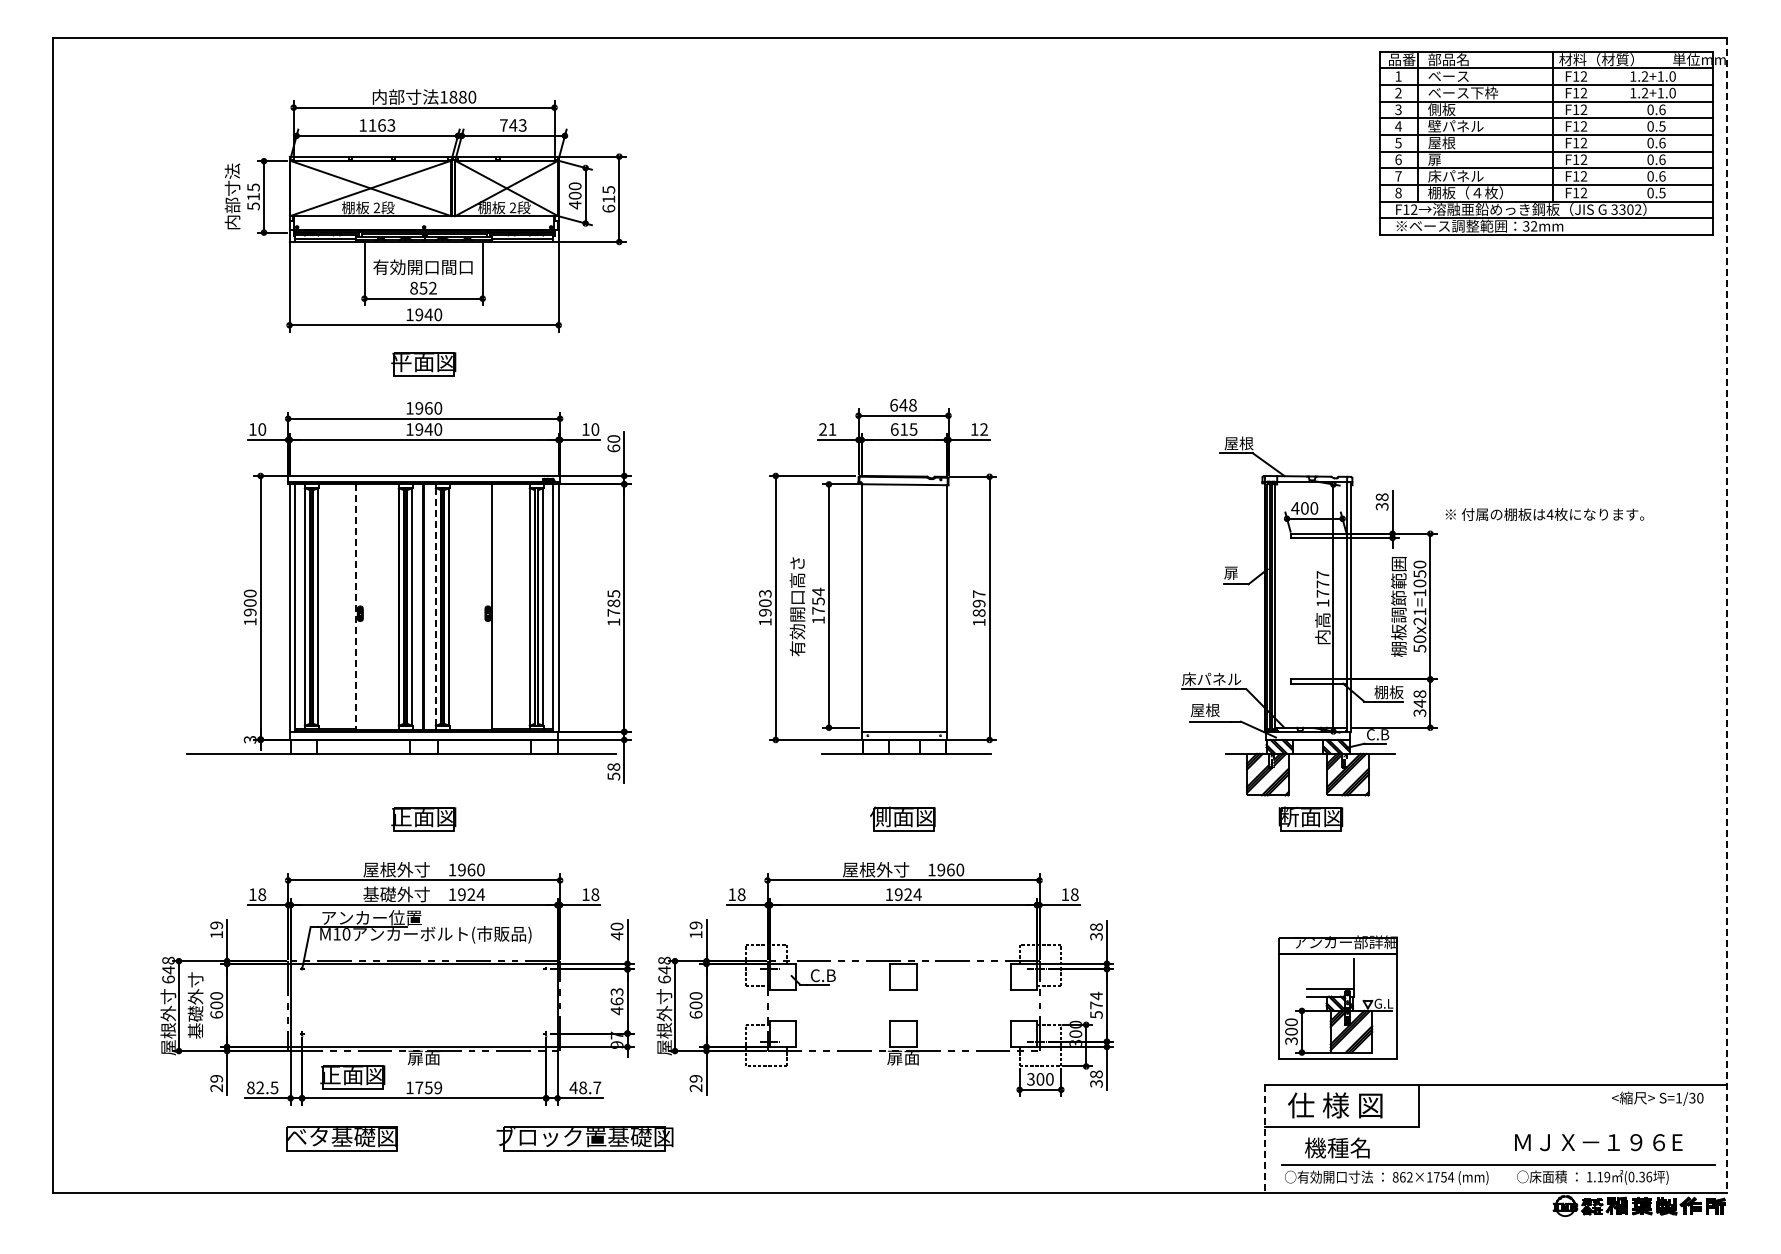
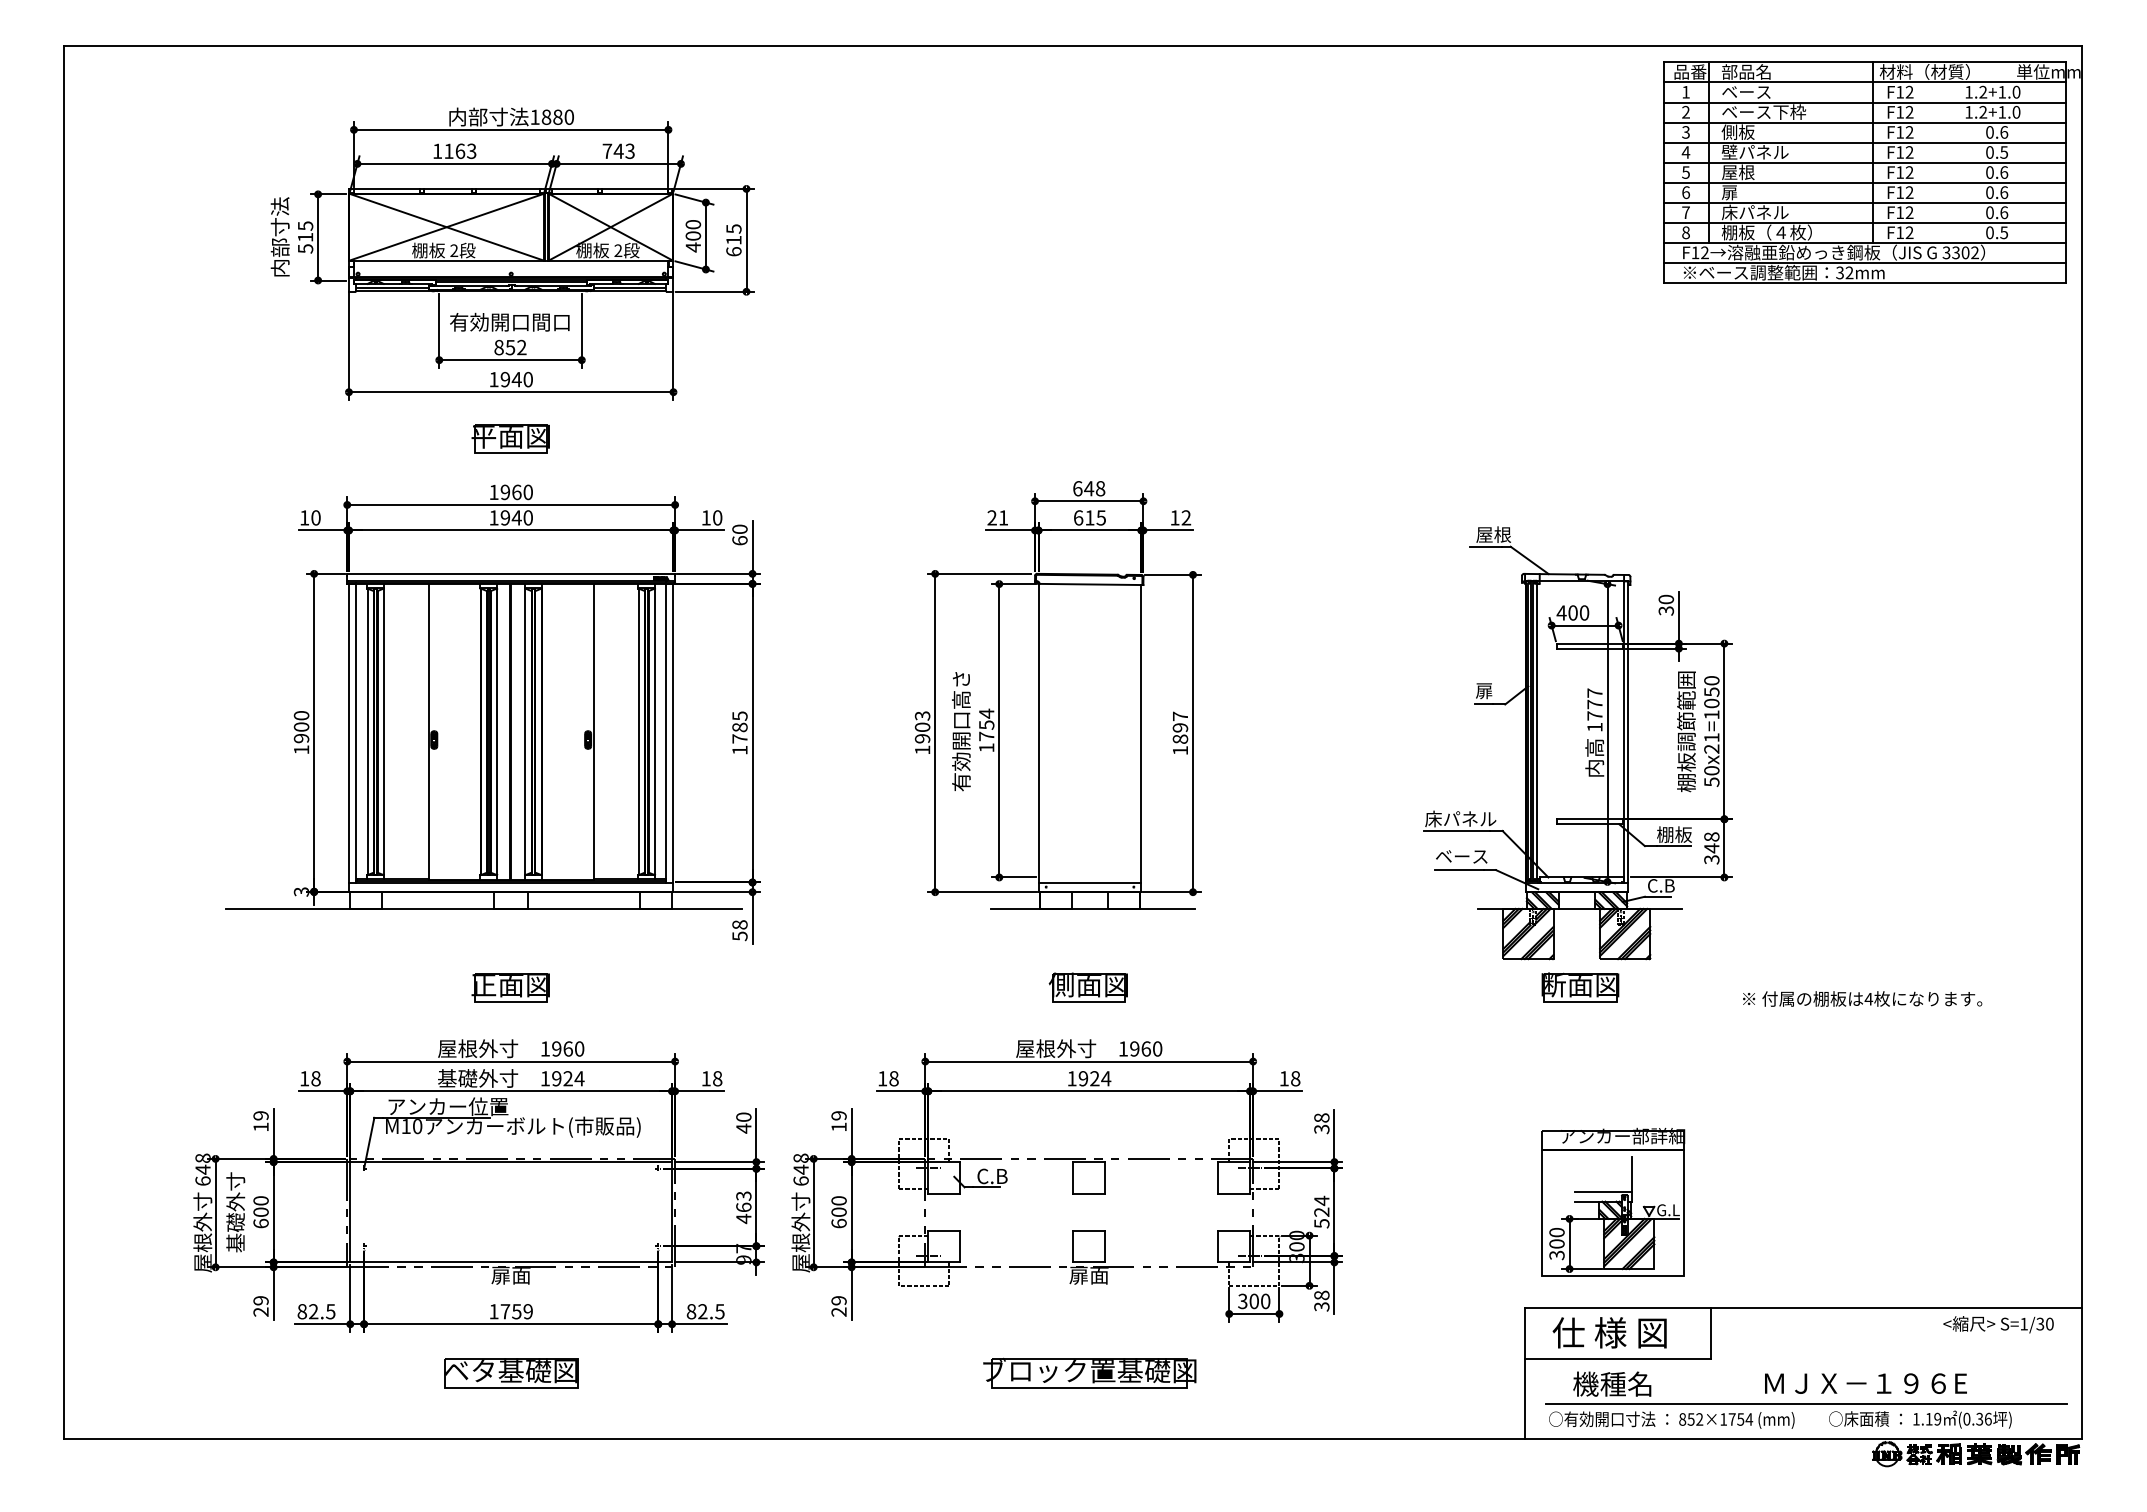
text: (1382, 497) -> (1666, 599), 38 -> 30
text: (1544, 514) -> (1862, 998), moved
line: (435, 606) -> (524, 731), dashed -> solid
line: (355, 607) -> (428, 732), dashed -> solid
line: (1727, 615) -> (2082, 742), dashed -> solid
text: (1211, 710) -> (1460, 856), 屋根 -> ベース
text: (1096, 1005) -> (1321, 1212), 574 -> 524
part: (352, 1077) -> (424, 1299), removed
text: (585, 1087) -> (705, 1311), 48.7 -> 82.5
part: (341, 1138) -> (510, 1372), moved
part: (584, 1138) -> (1089, 1372), moved
line: (1265, 1139) -> (1525, 1373), dashed -> solid
text: (1598, 1142) -> (1865, 1383), moved
text: (1402, 1177) -> (1690, 1419), 862×1754 -> 852×1754

